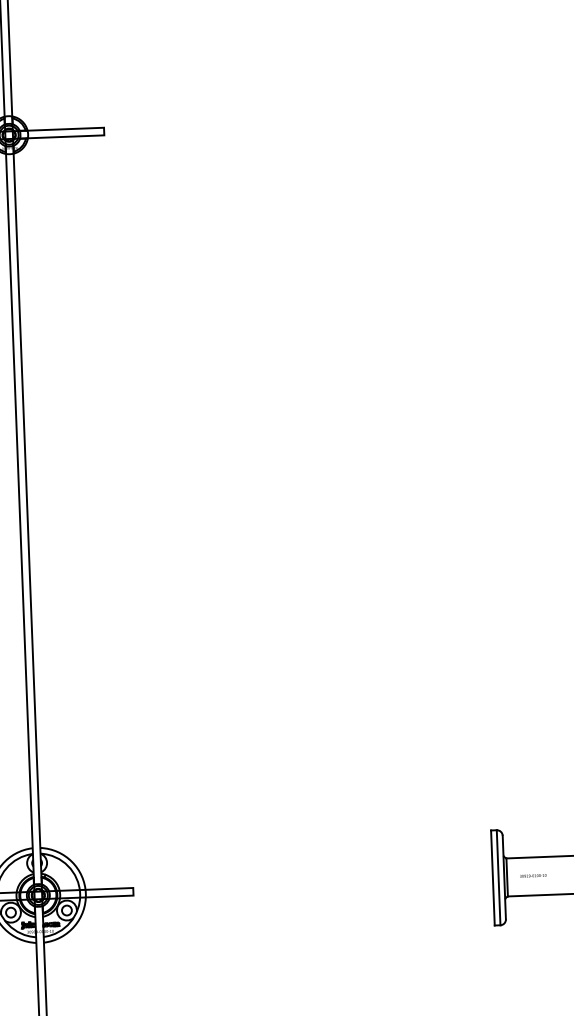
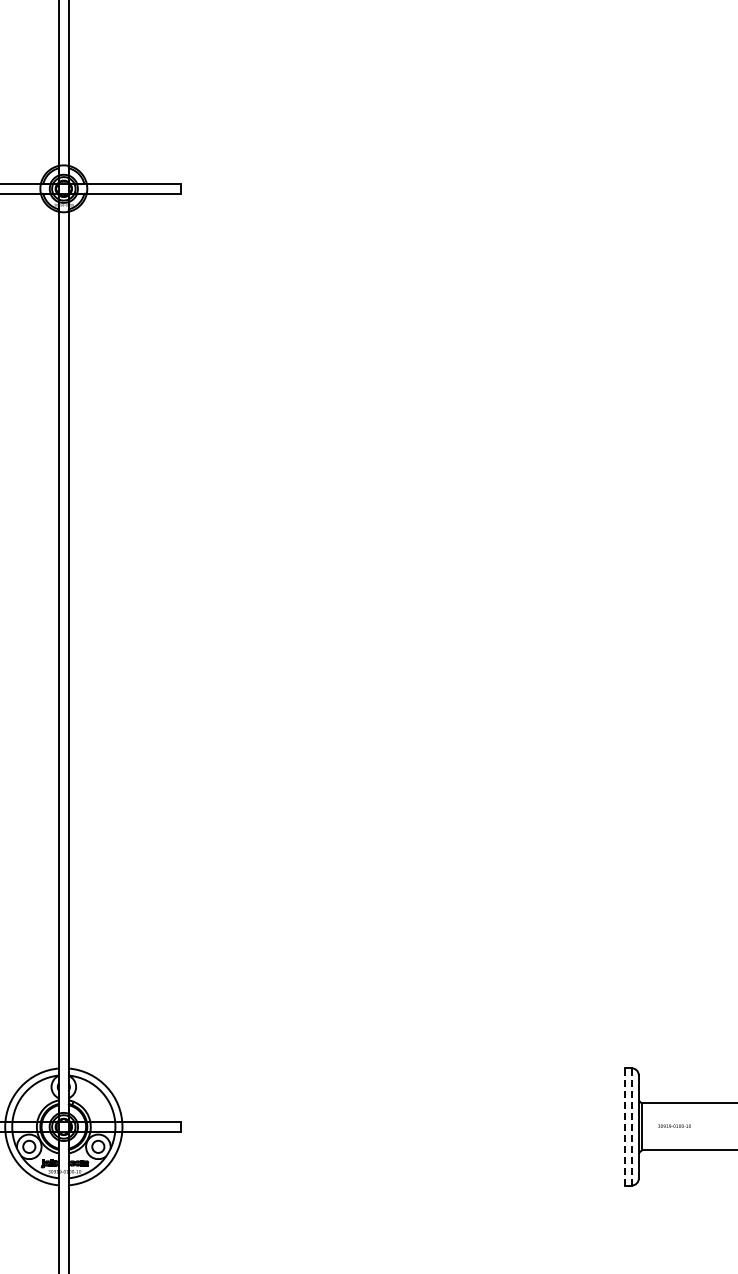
line: (492, 877) -> (624, 1126), solid -> dashed
line: (498, 877) -> (631, 1126), solid -> dashed

